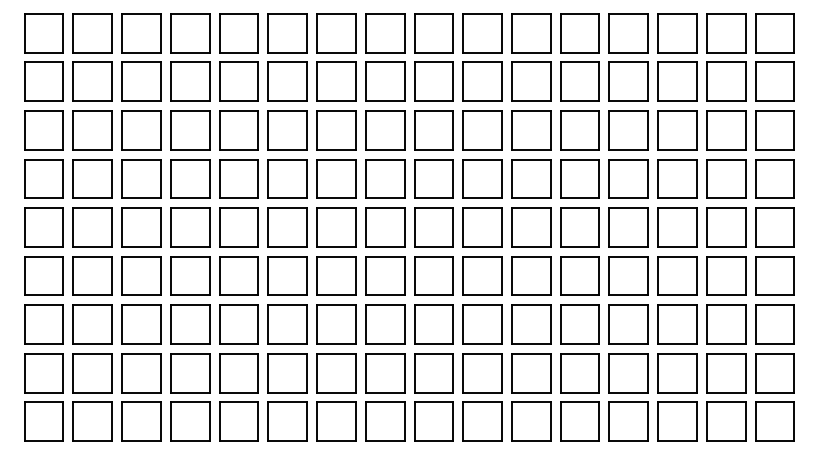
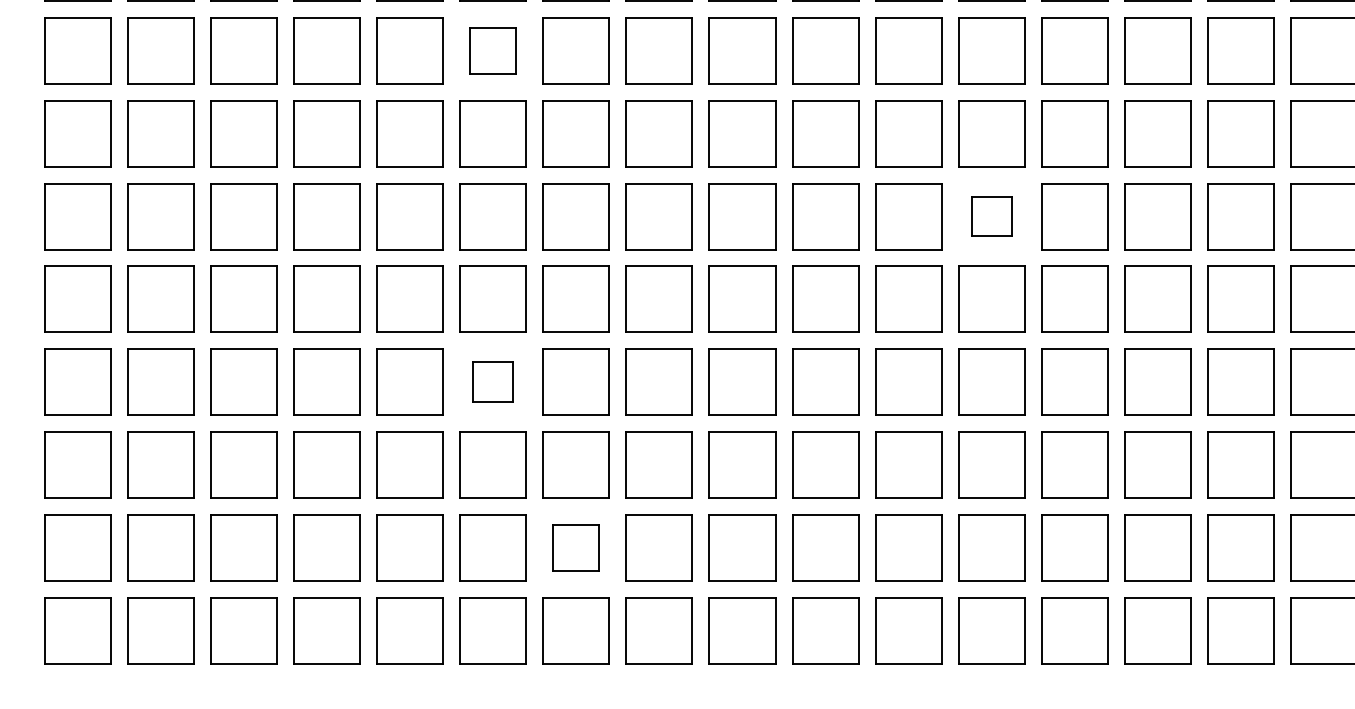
part: (287, 81) -> (492, 50), size x0.7
part: (579, 178) -> (990, 215), size x0.6
part: (287, 275) -> (492, 381), size x0.6
part: (336, 373) -> (576, 548), size x0.7

